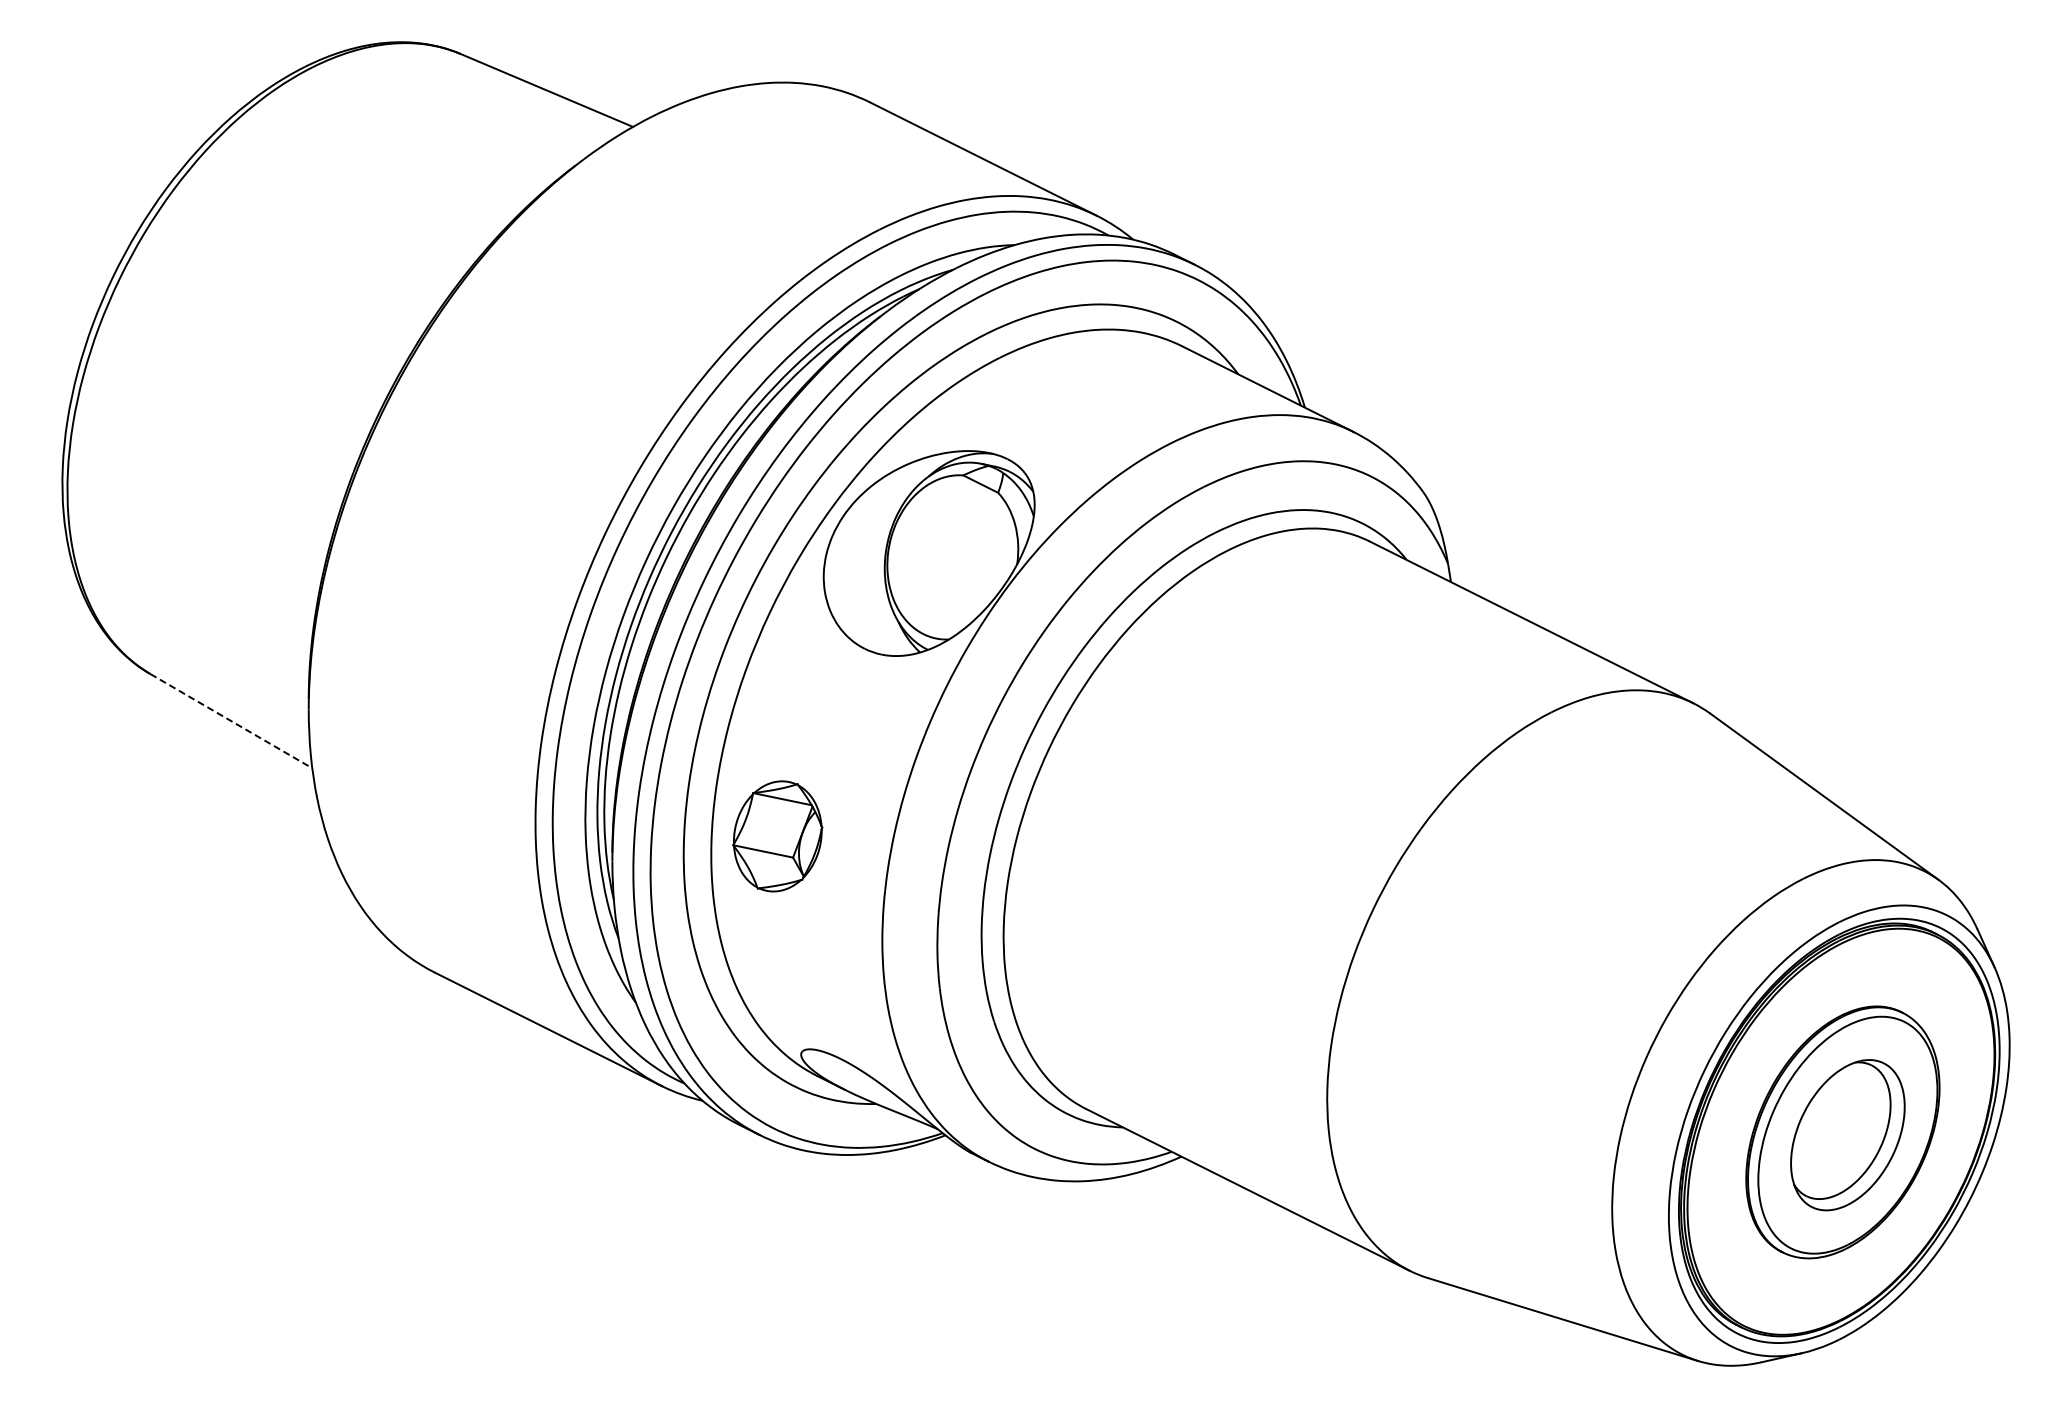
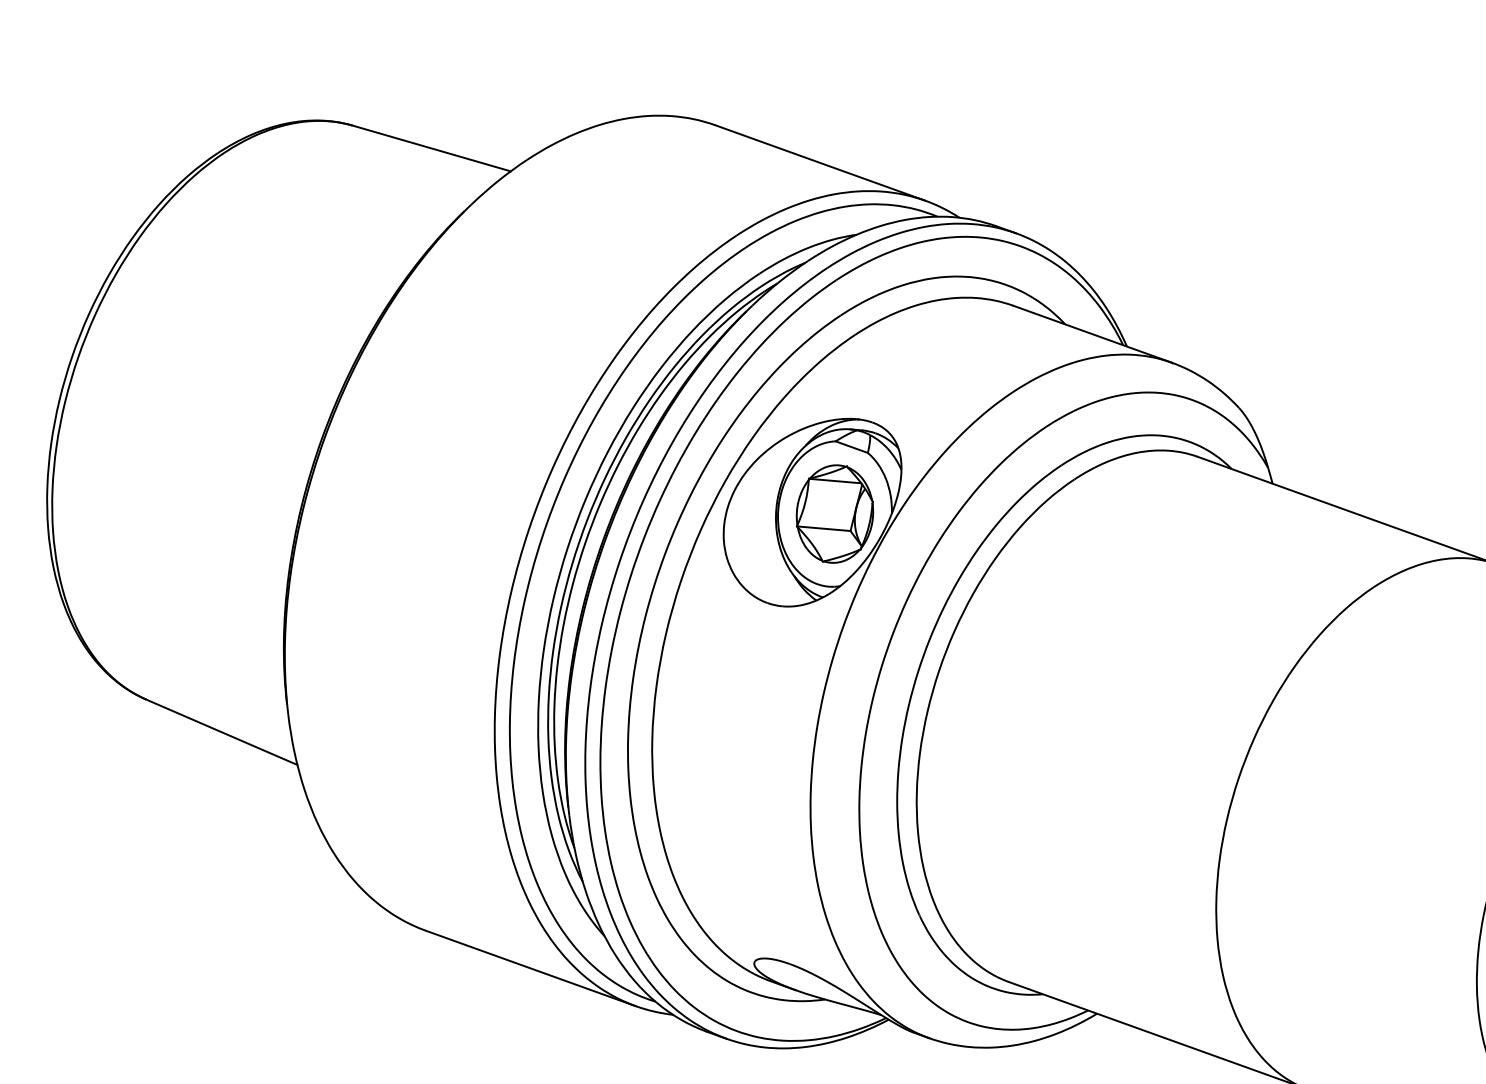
line: (231, 721) -> (221, 732), dashed -> solid
part: (777, 836) -> (834, 514), moved

